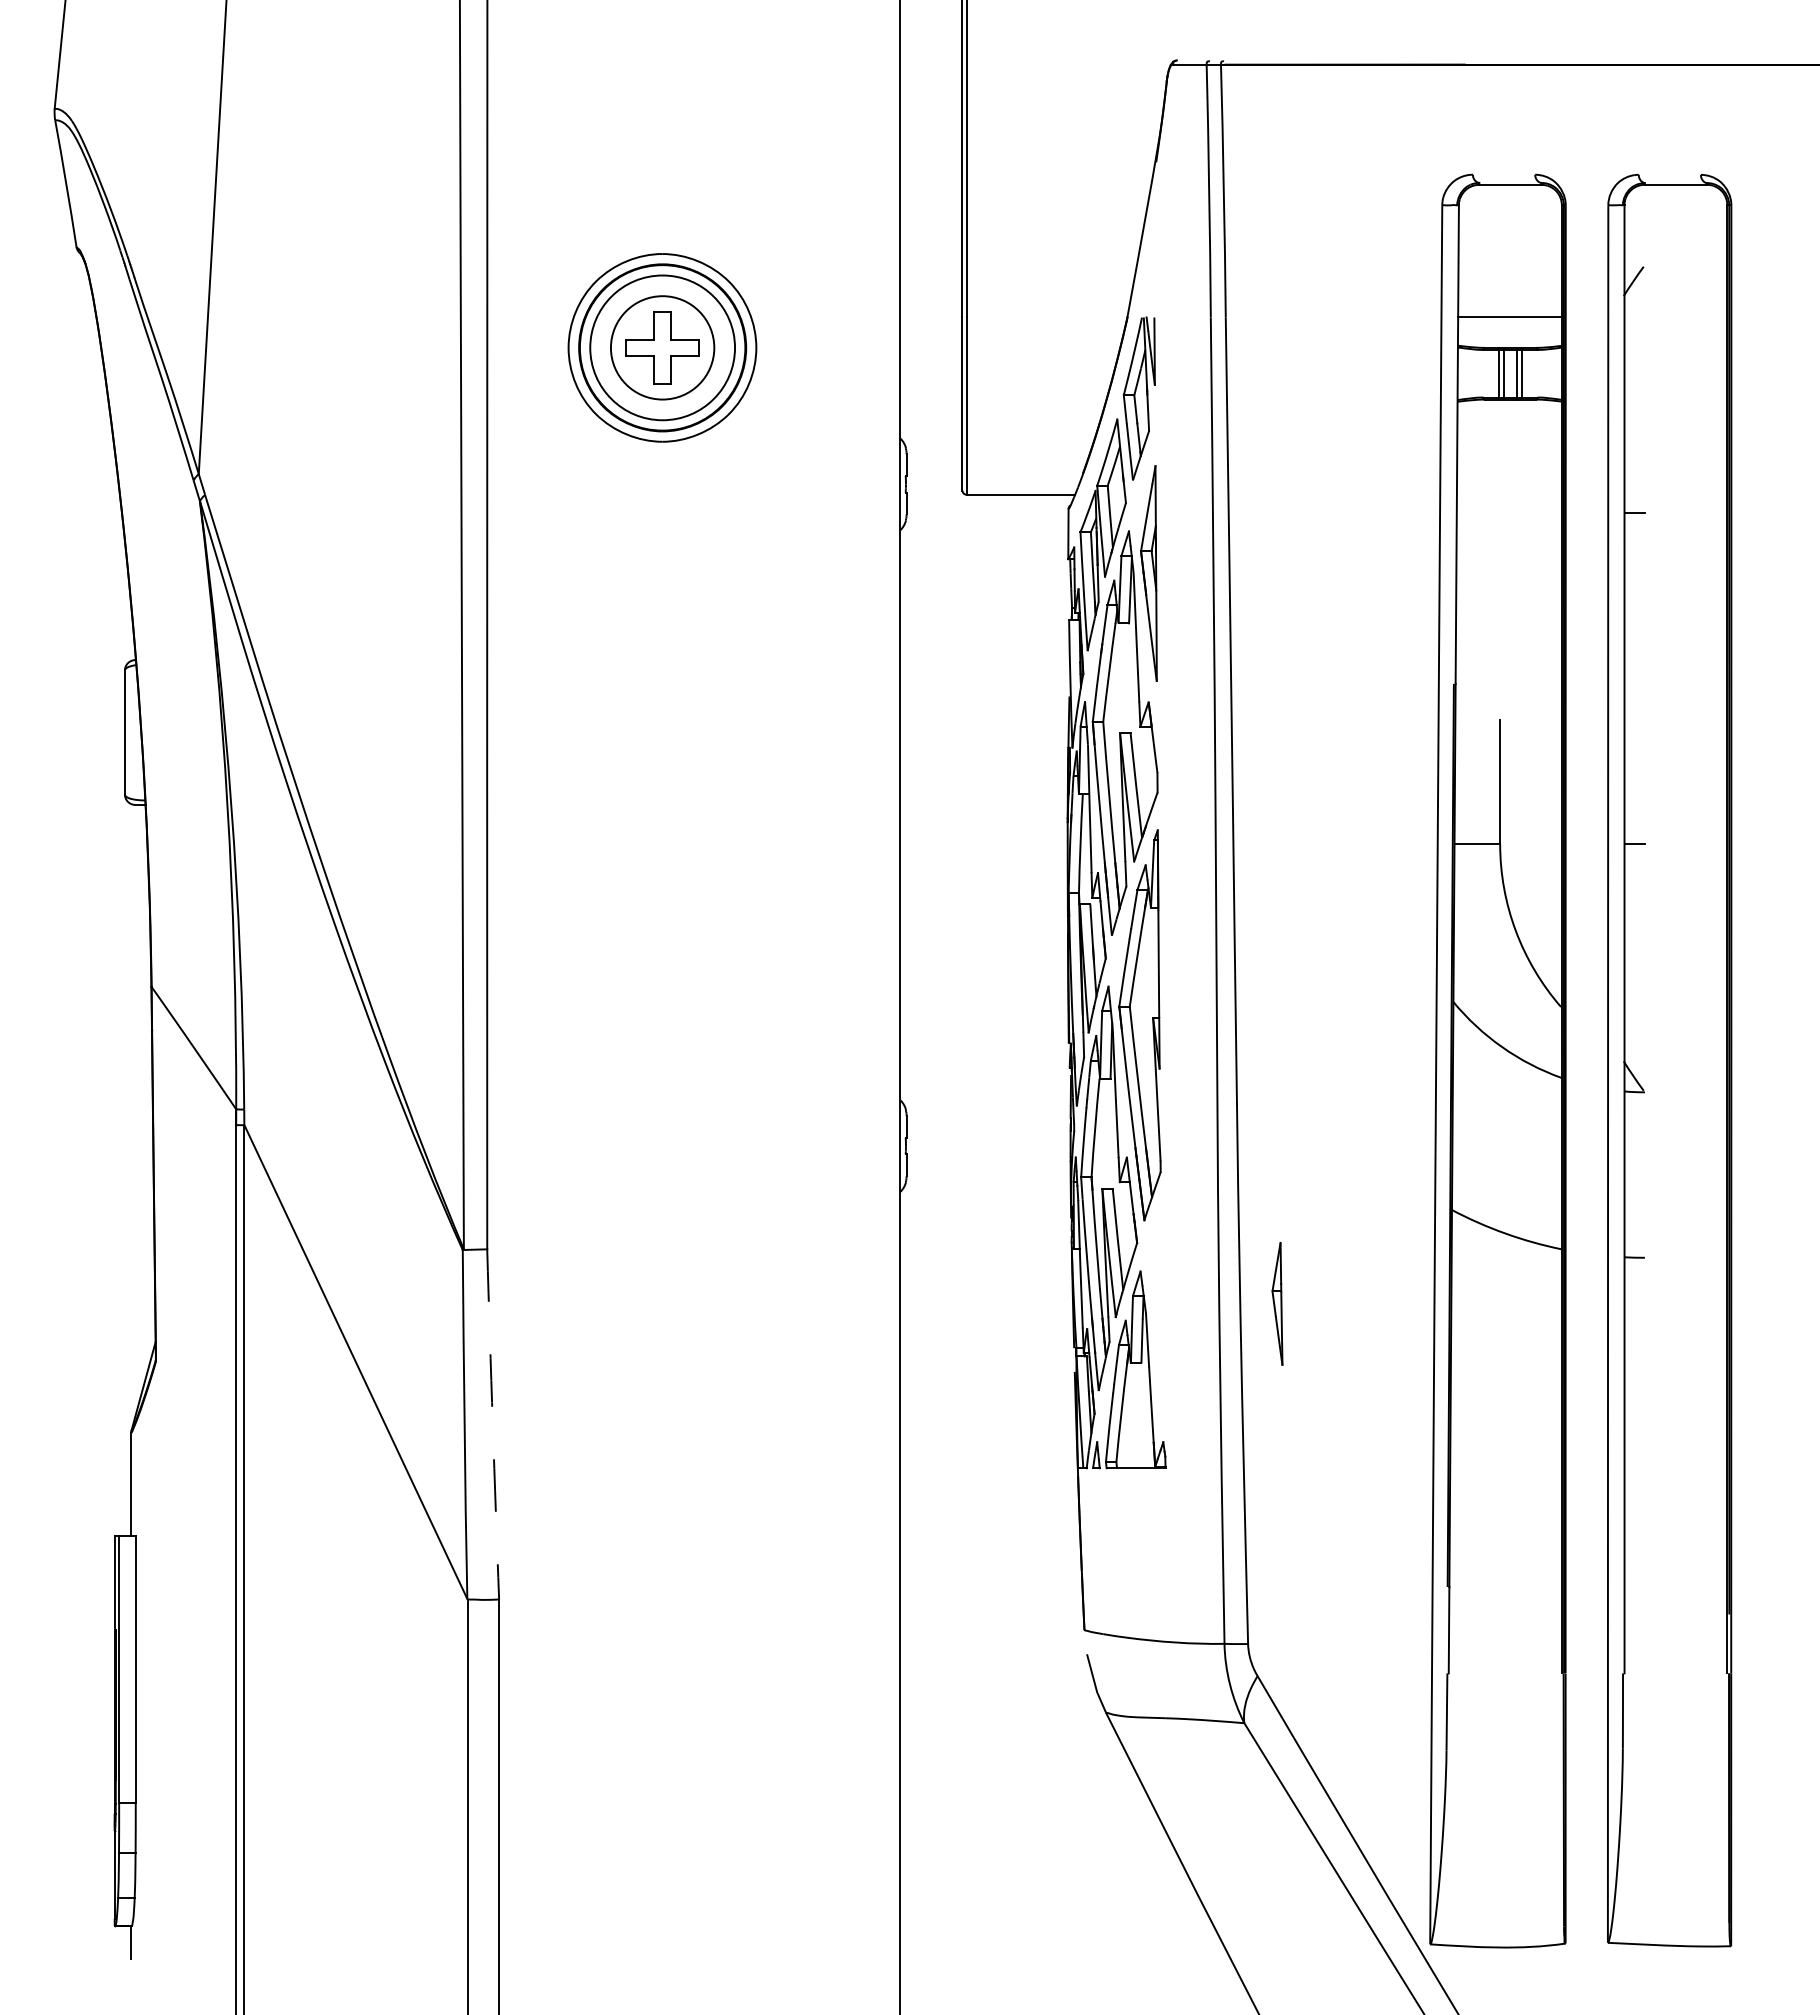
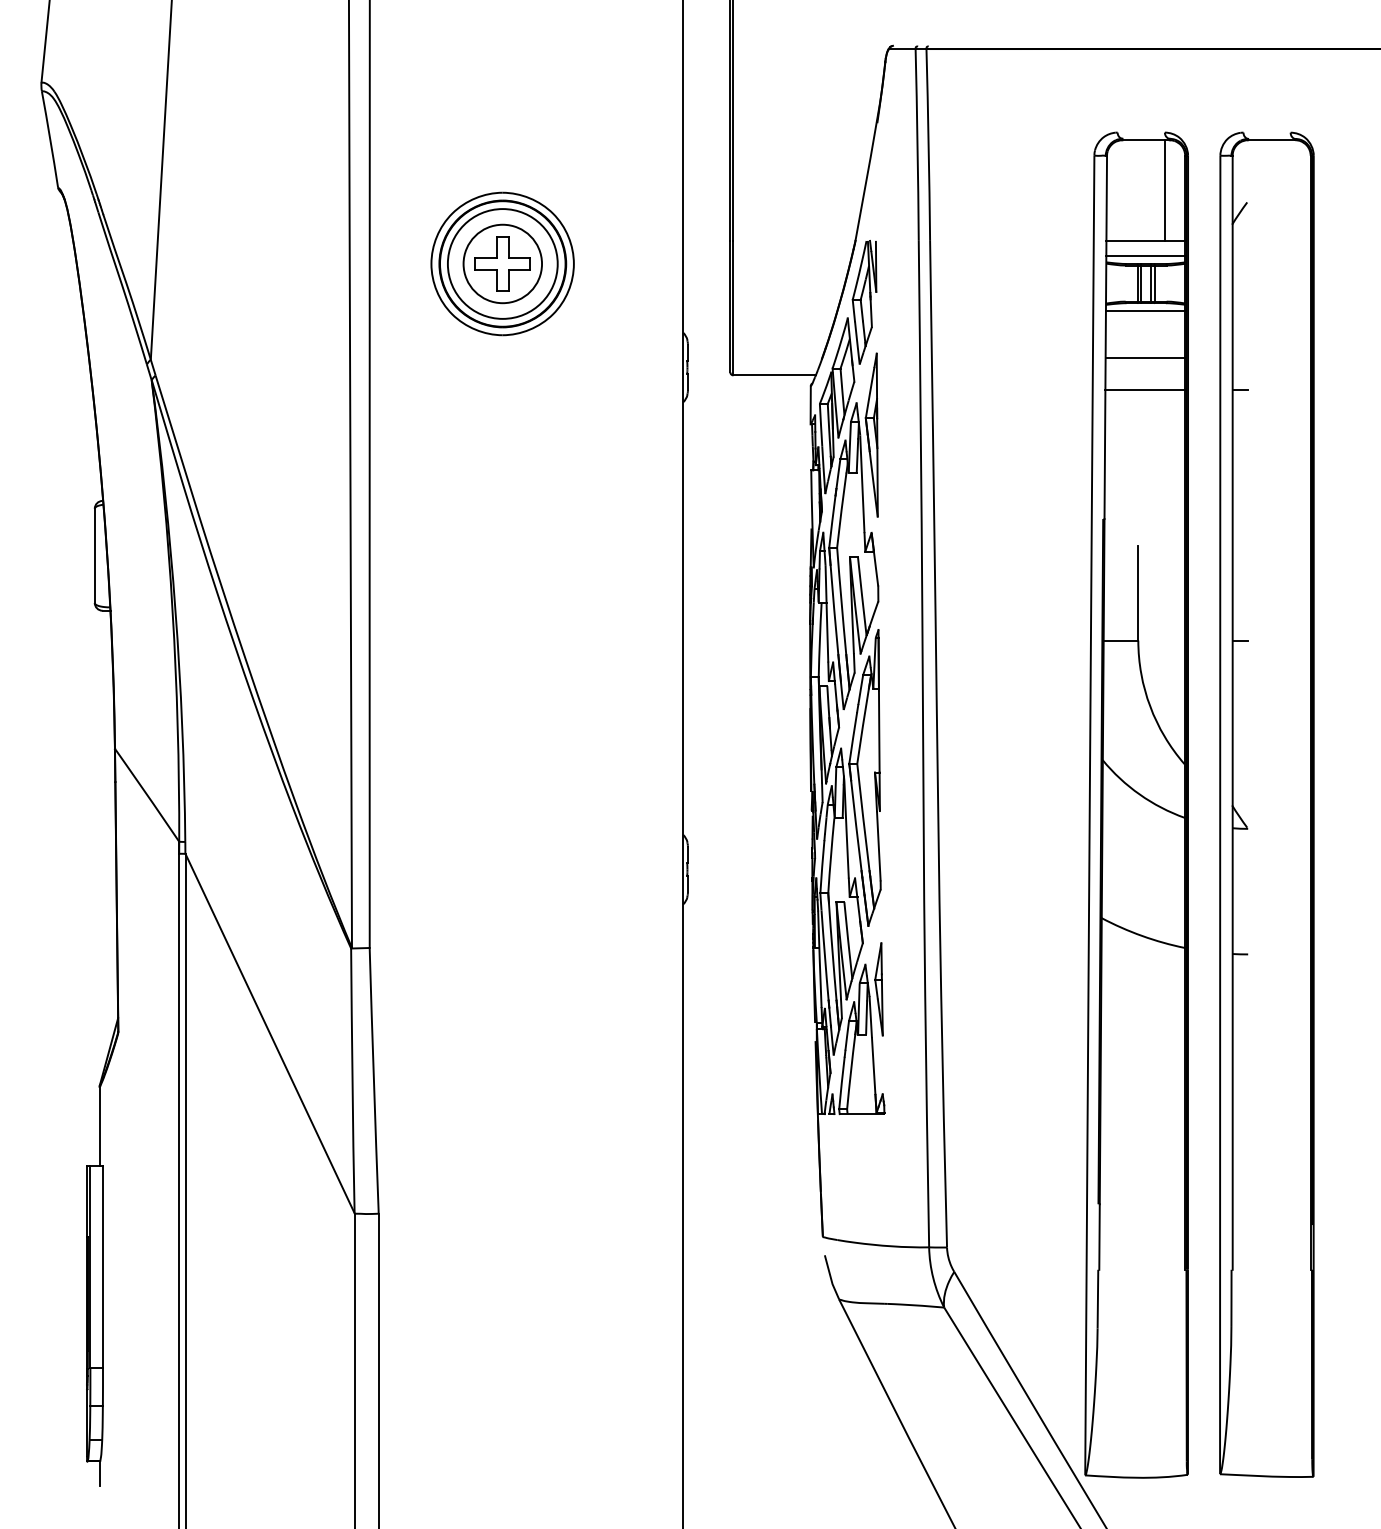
line: (1535, 250) -> (1165, 190), added
line: (1509, 337) -> (1145, 256), added
line: (1509, 409) -> (1145, 310), added
line: (1509, 471) -> (1145, 357), added
line: (1508, 513) -> (1144, 389), added
part: (1277, 1303) -> (879, 989), moved
arc: (492, 1424) -> (373, 1080), dashed -> solid

